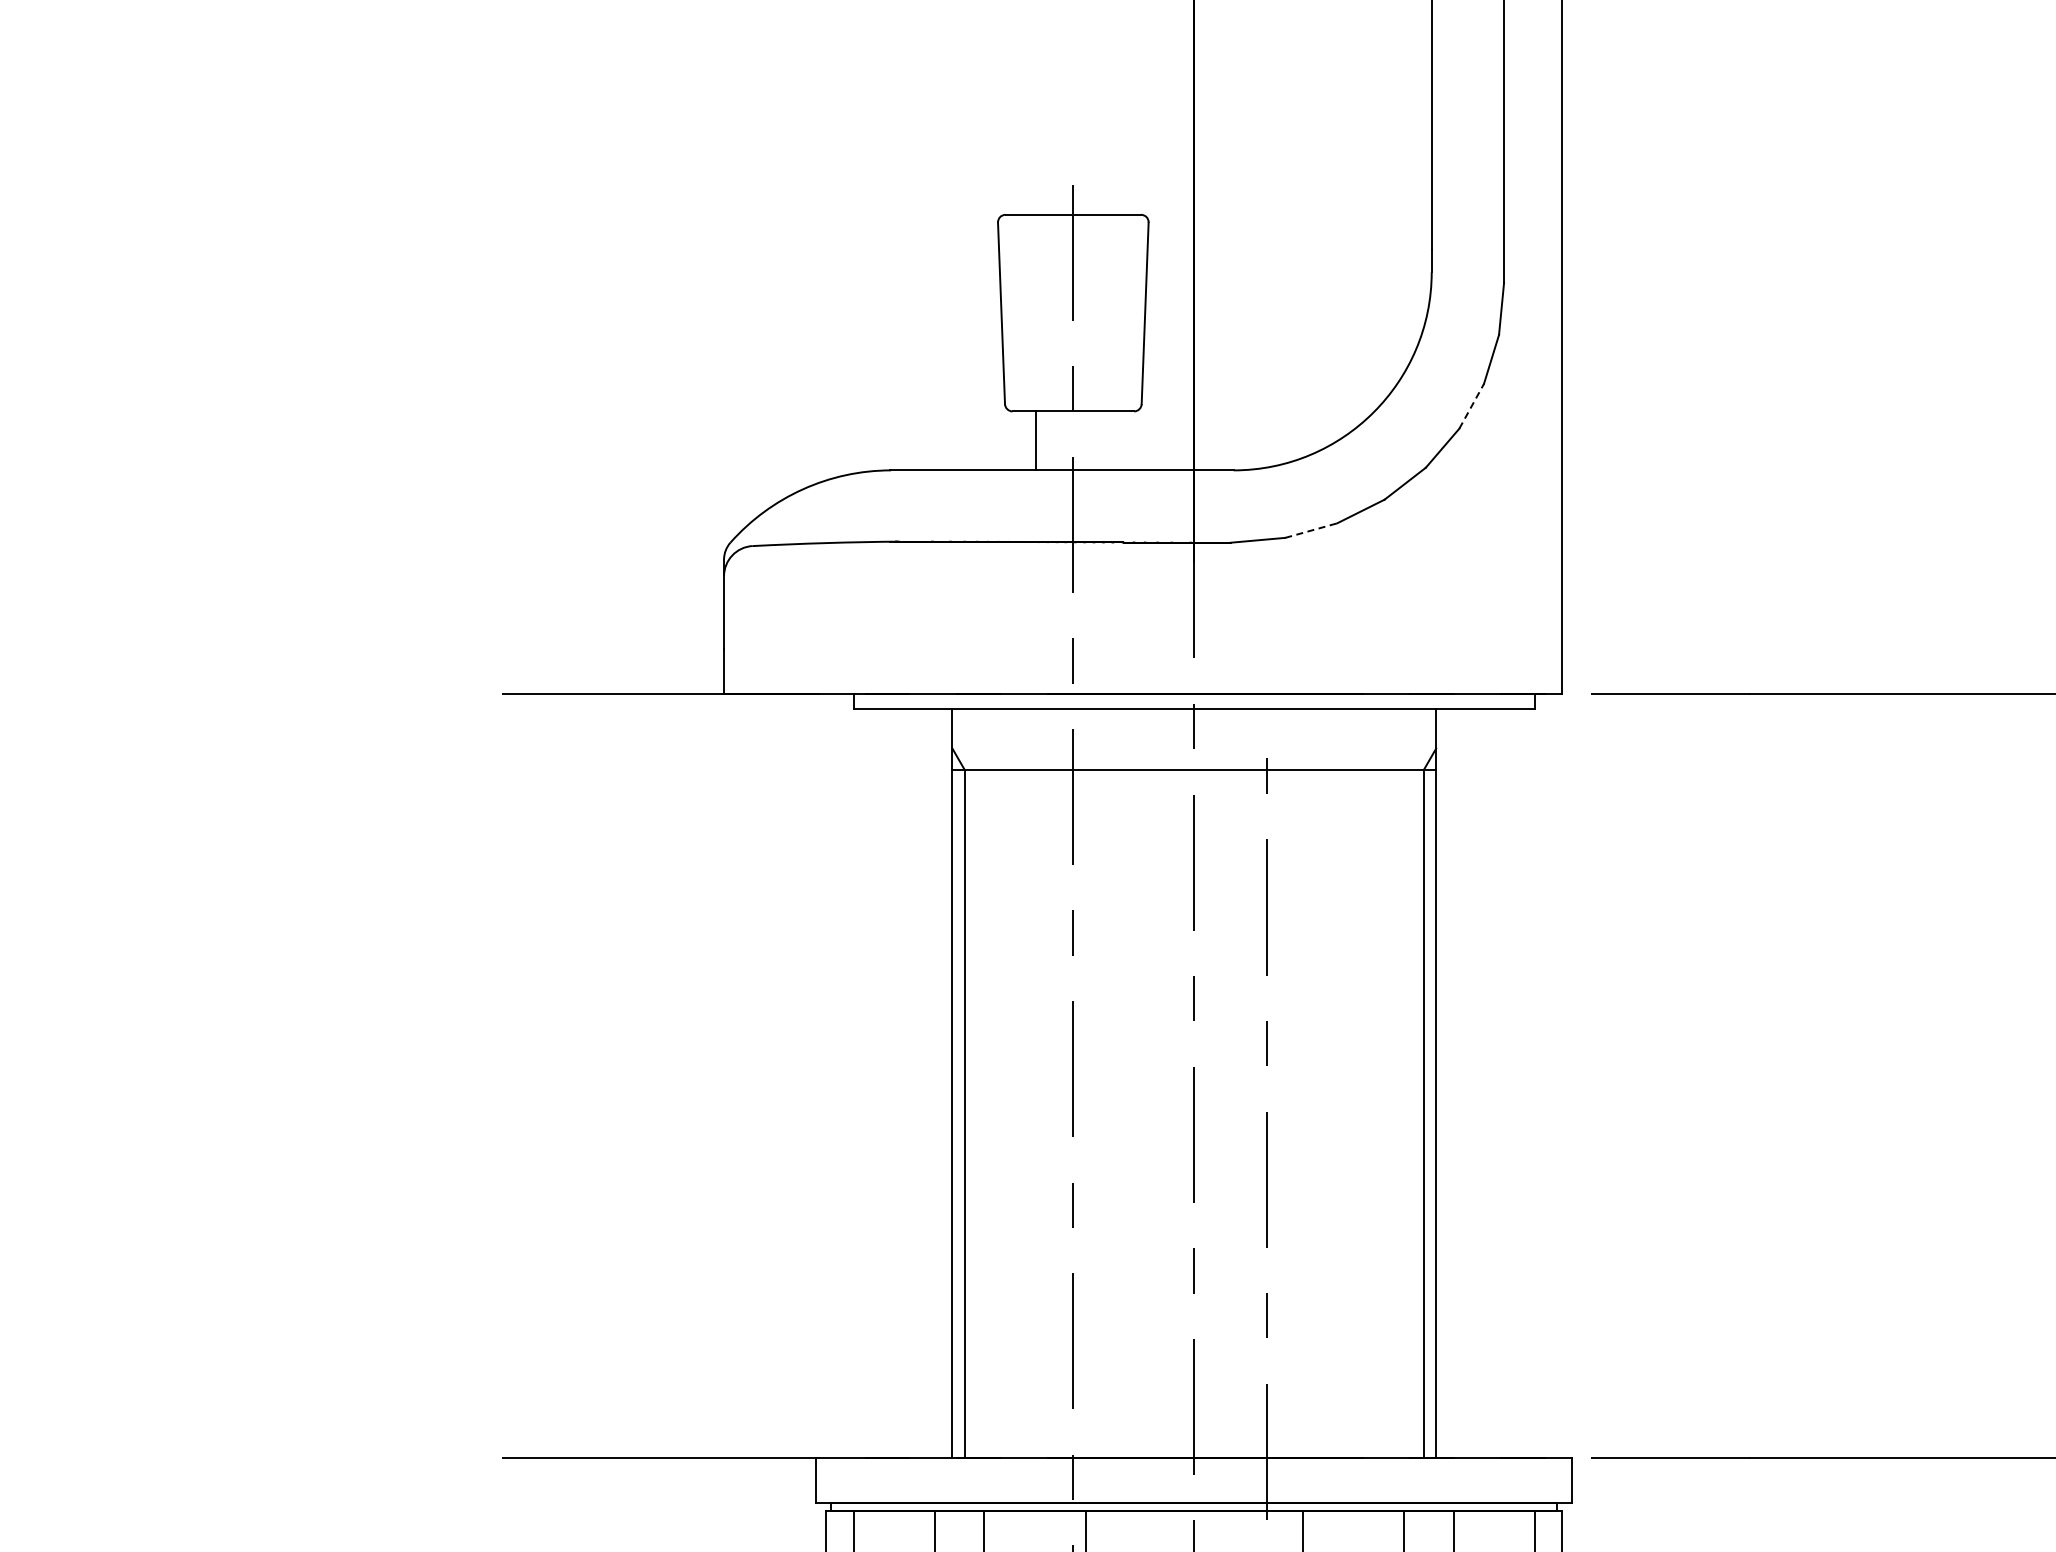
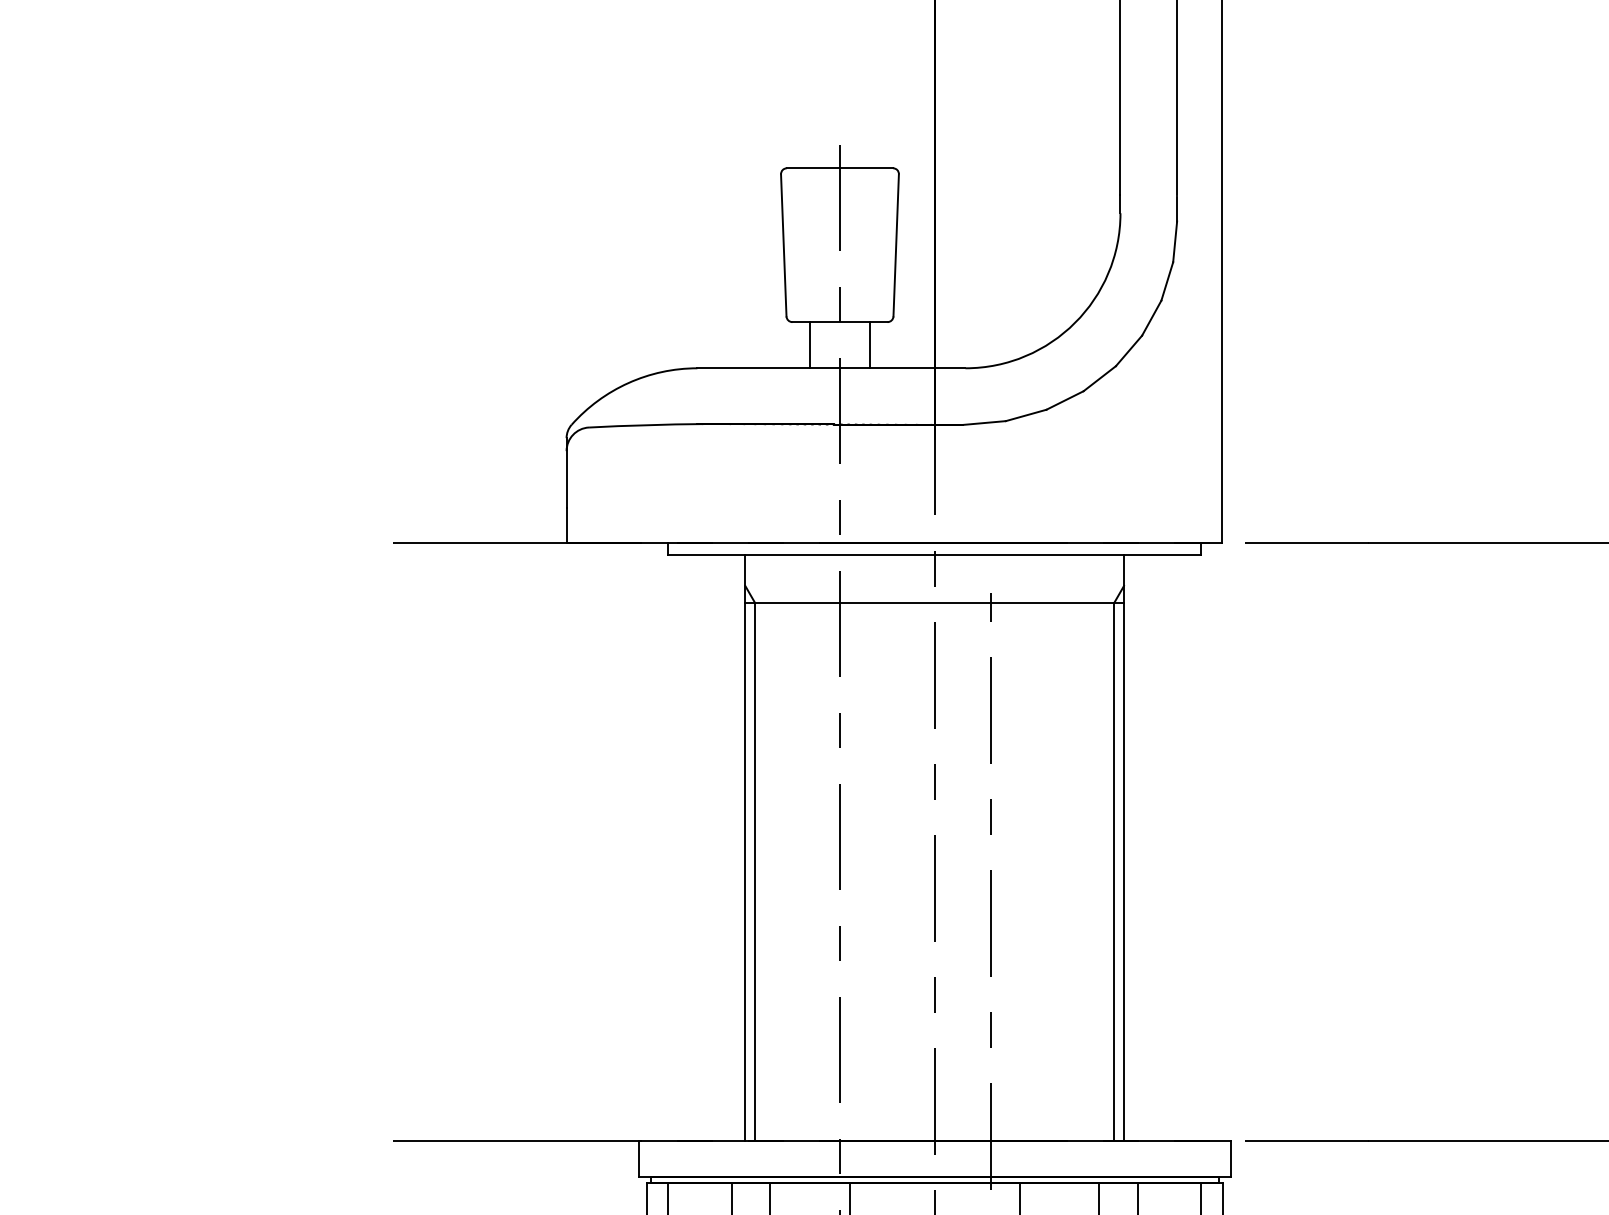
line: (1471, 406) -> (1151, 318), dashed -> solid
line: (1111, 440) -> (869, 344), added
line: (1311, 530) -> (1026, 415), dashed -> solid

